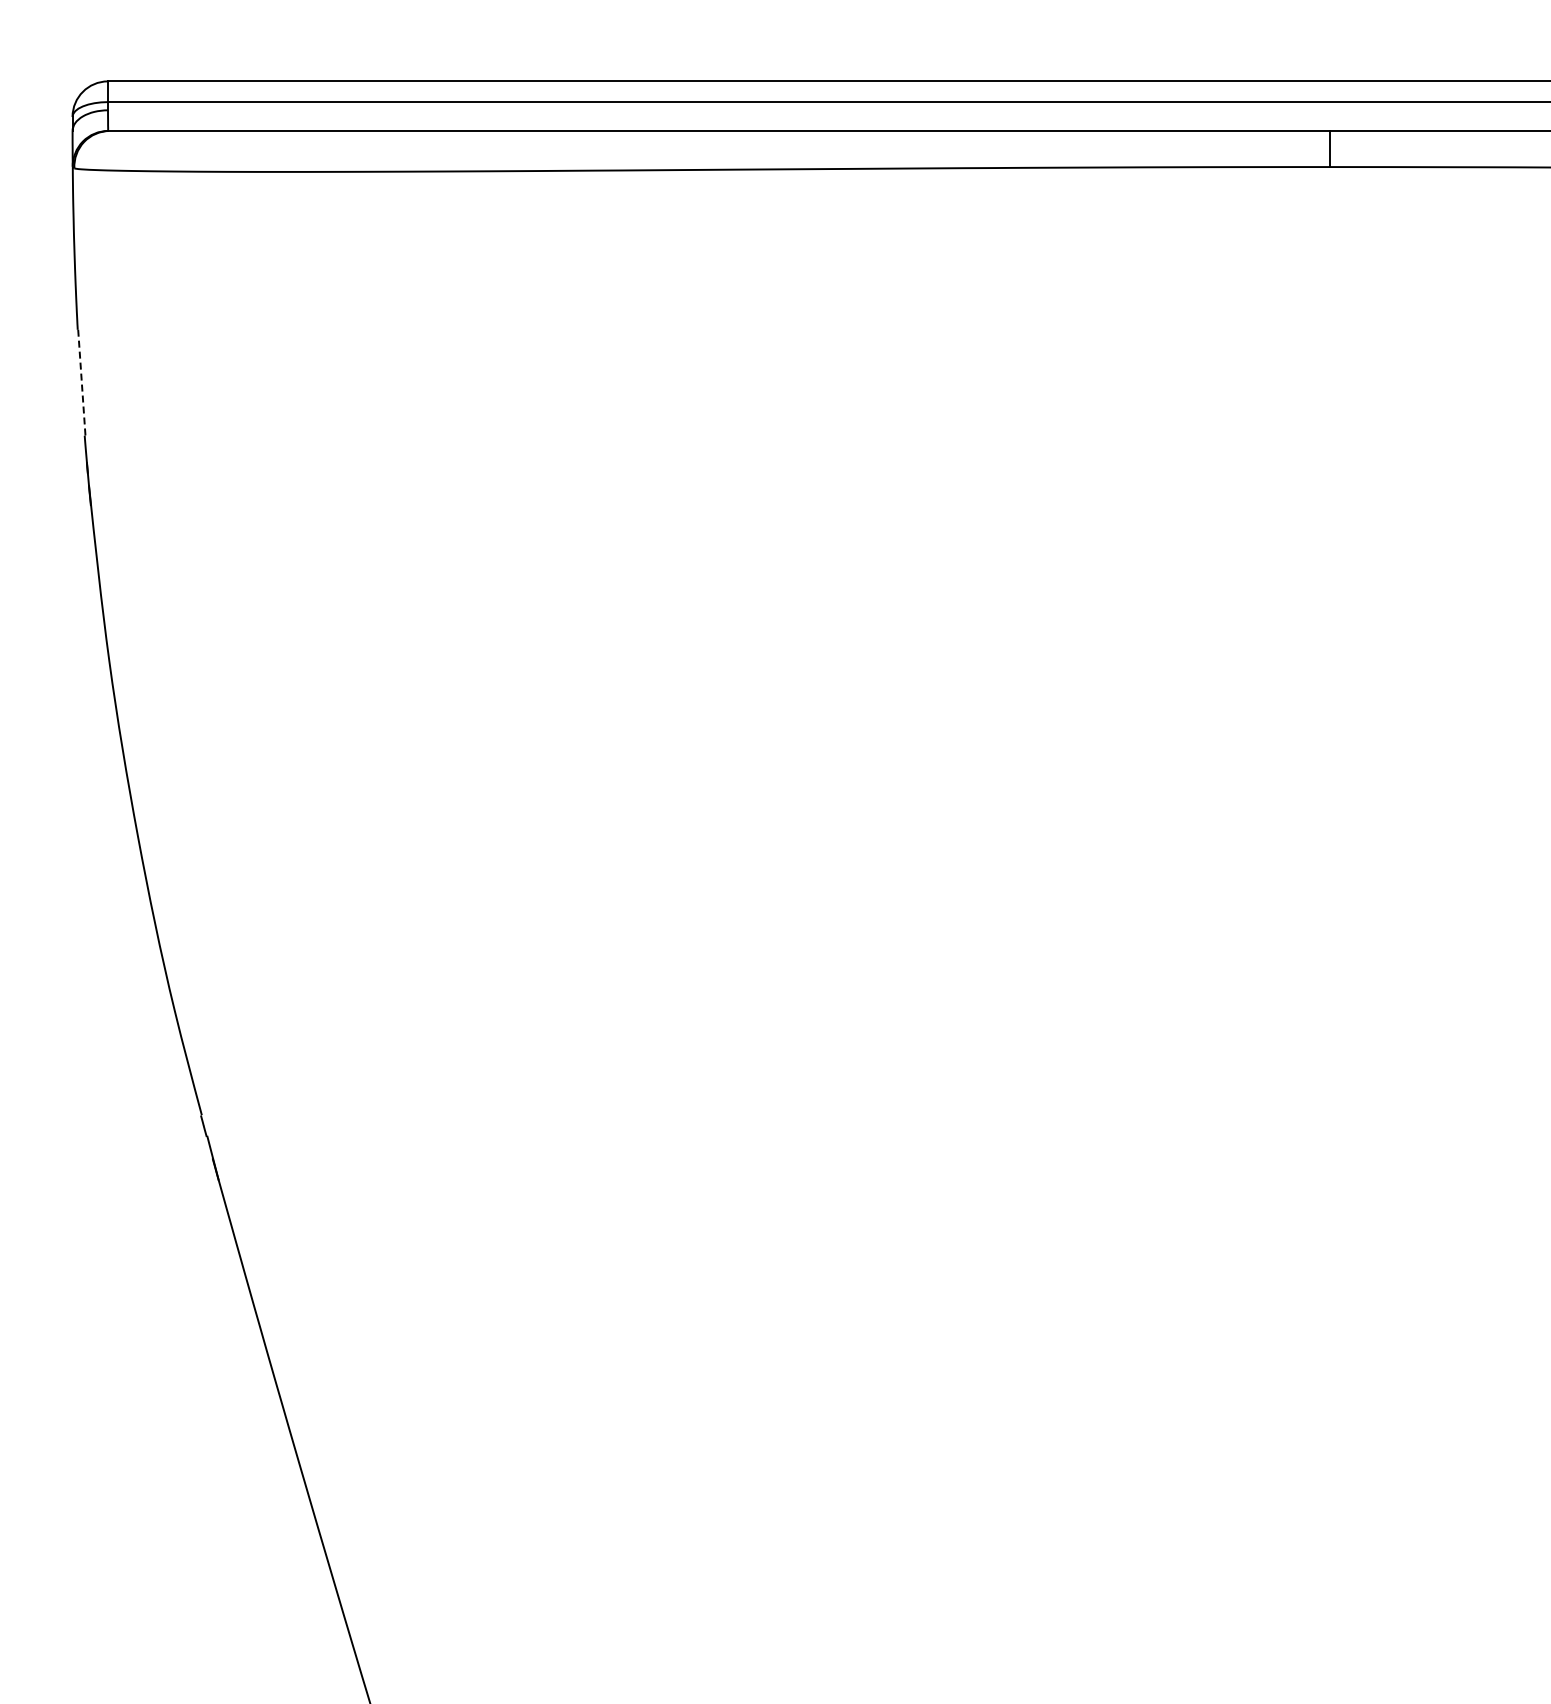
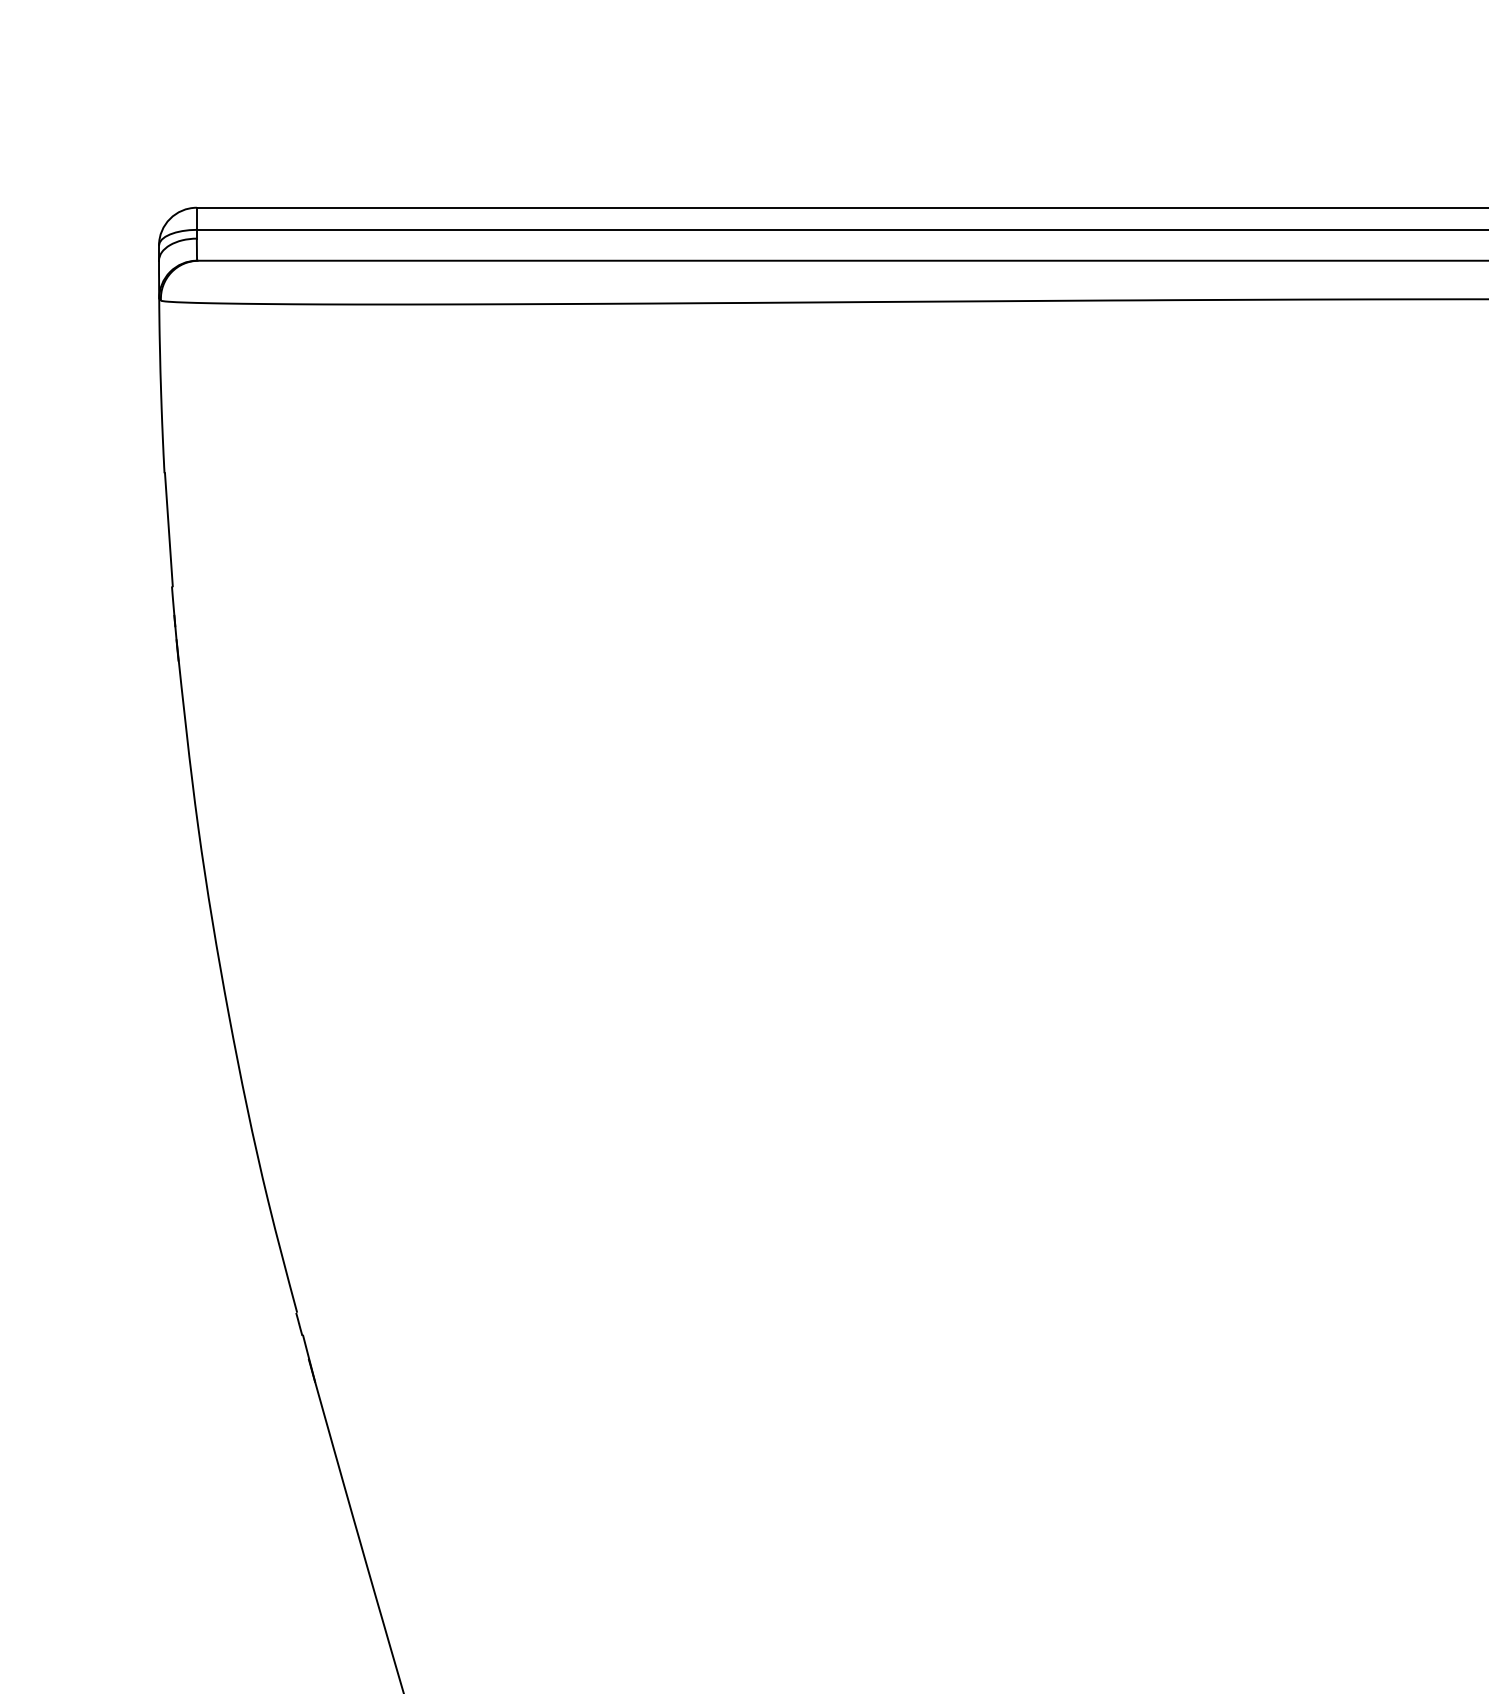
line: (81, 383) -> (168, 530), dashed -> solid

